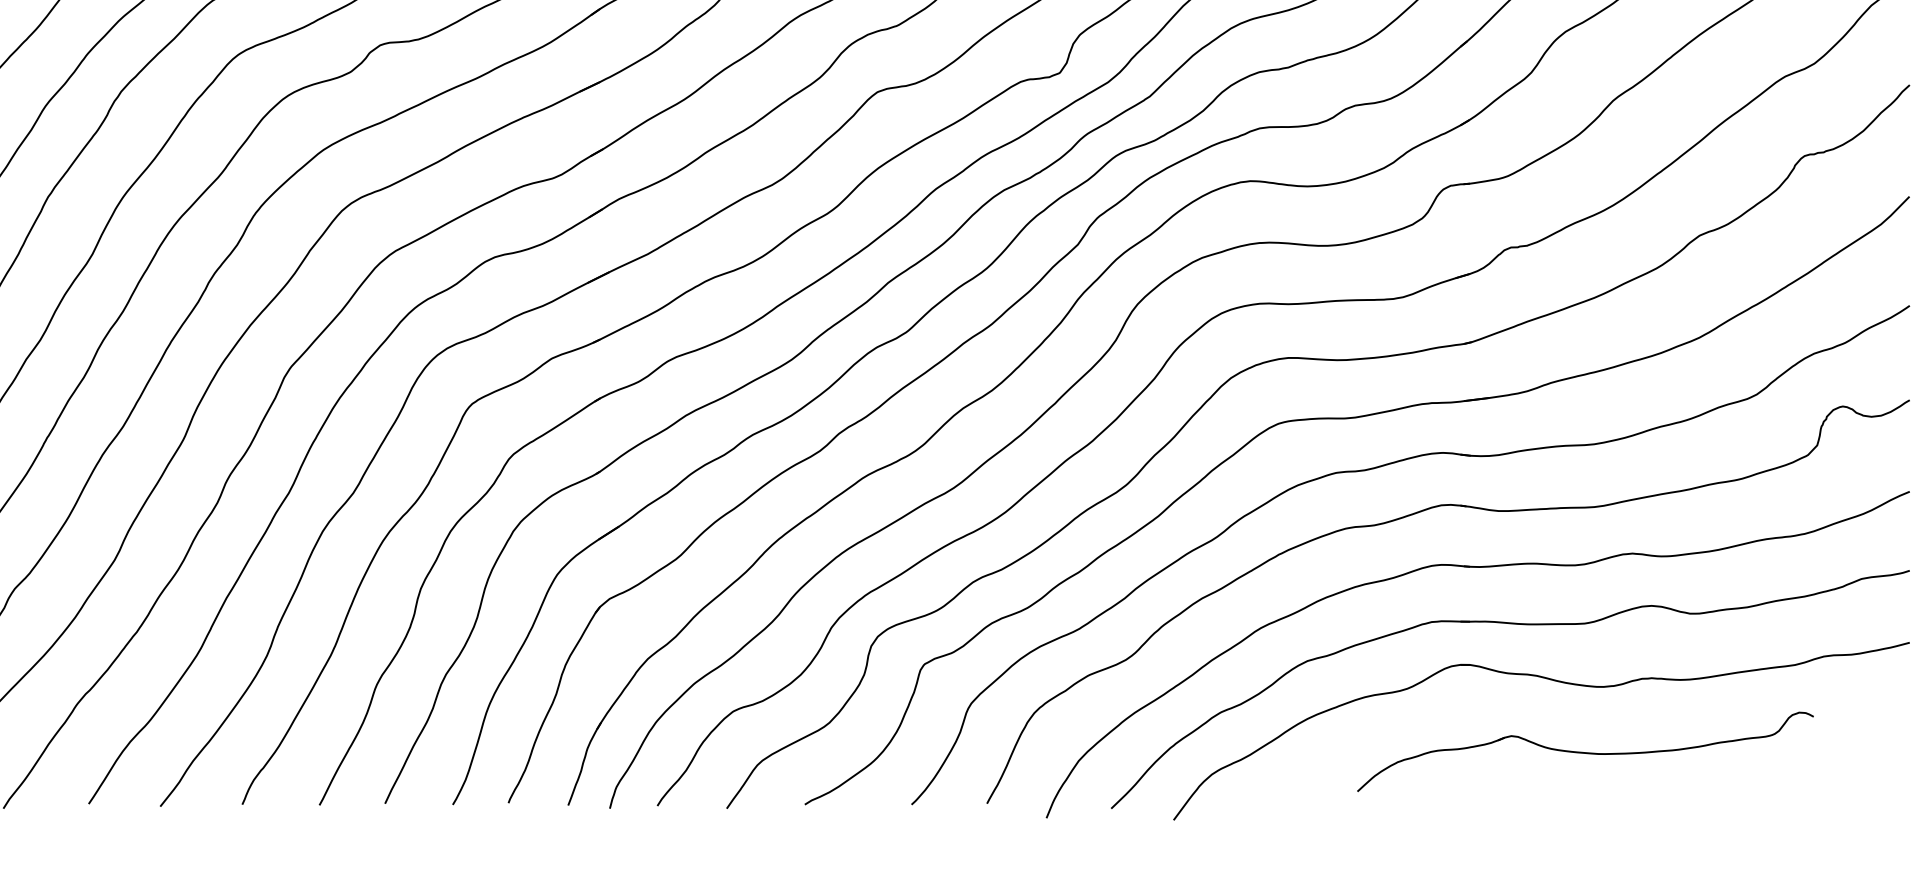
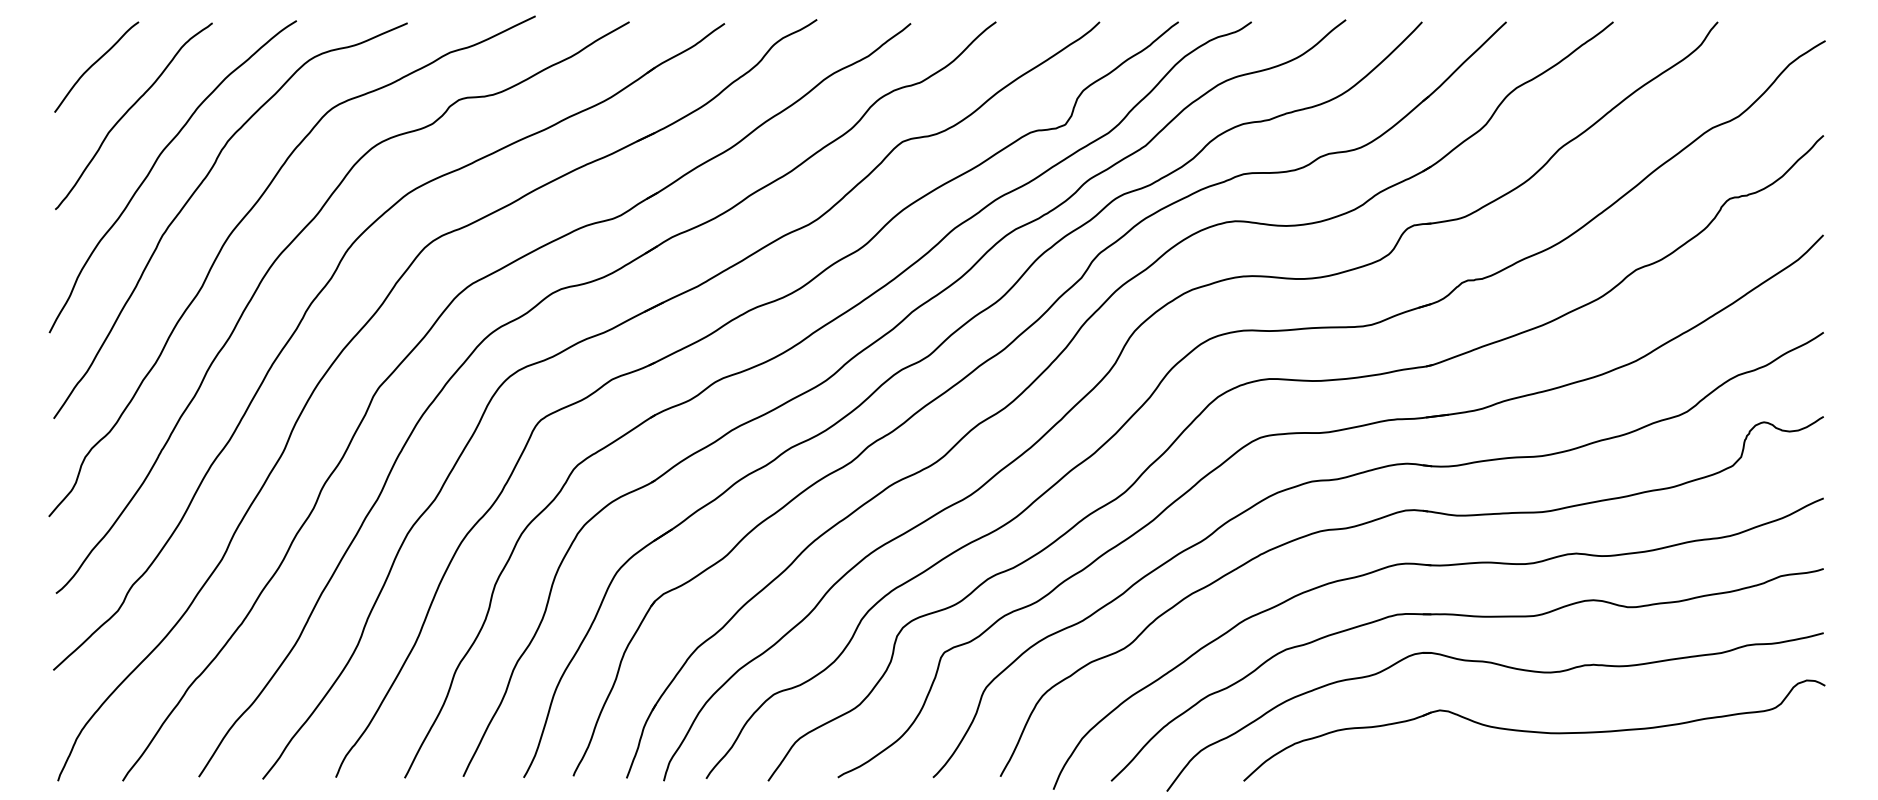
part: (1585, 751) -> (1534, 730), size x1.43

